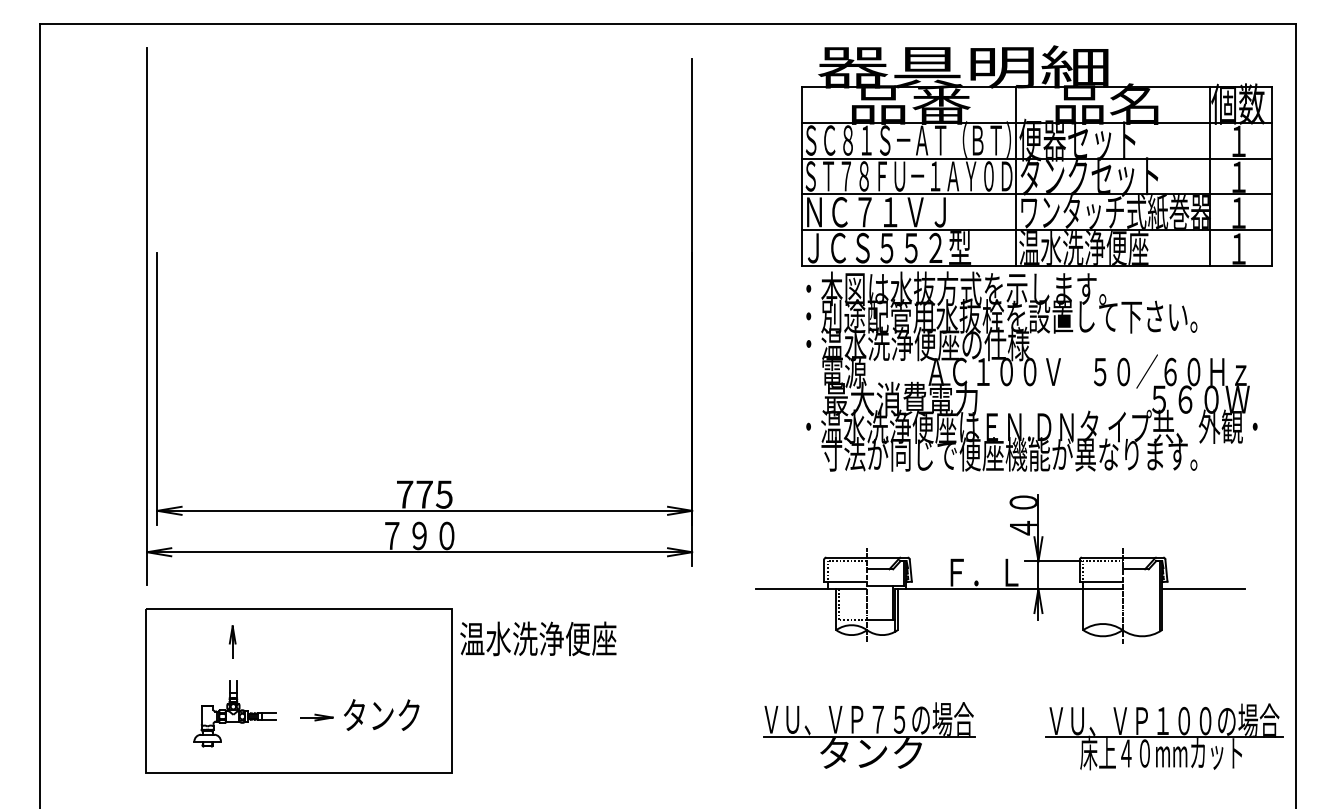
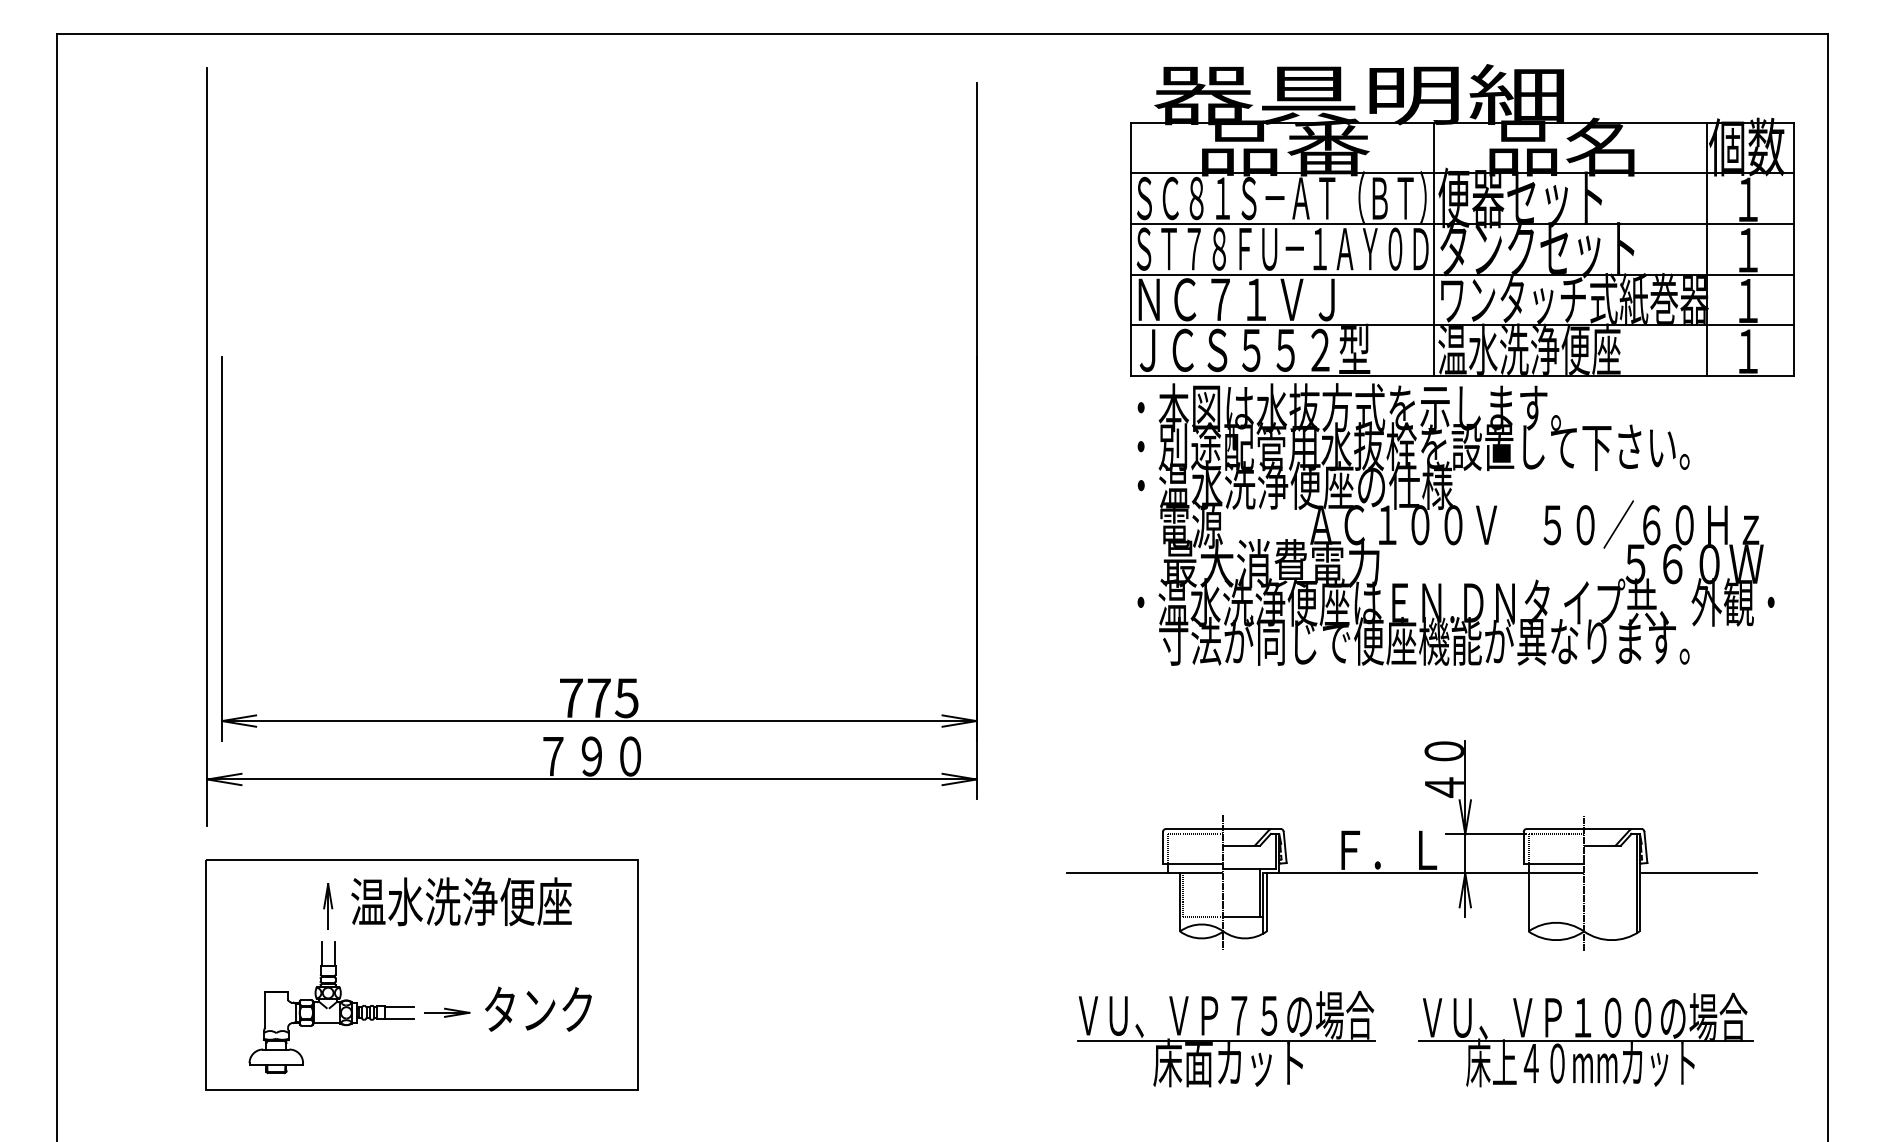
part: (1006, 569) -> (1419, 845), moved
text: (538, 638) -> (461, 901), moved
part: (235, 713) -> (331, 1007), size x1.43
part: (1164, 736) -> (1585, 1039), moved
text: (869, 752) -> (1227, 1062), タンク -> 床面カット

